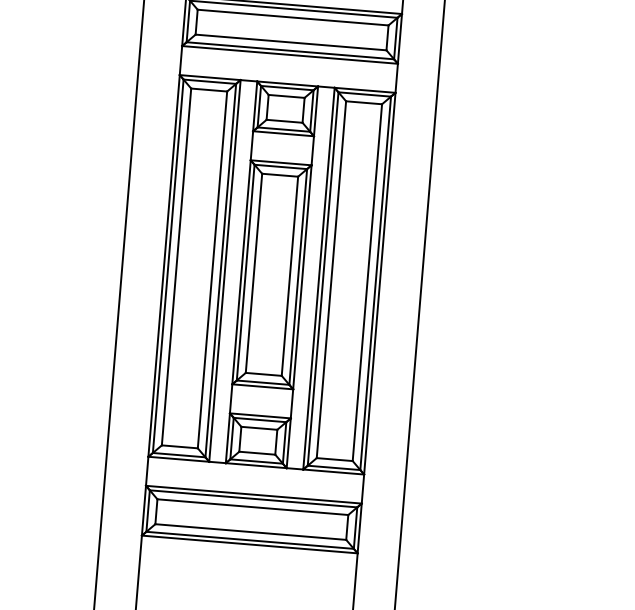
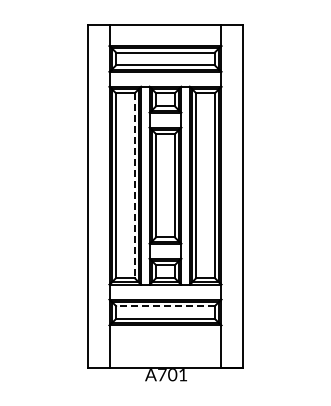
line: (211, 271) -> (134, 186), solid -> dashed
line: (252, 507) -> (165, 306), solid -> dashed

